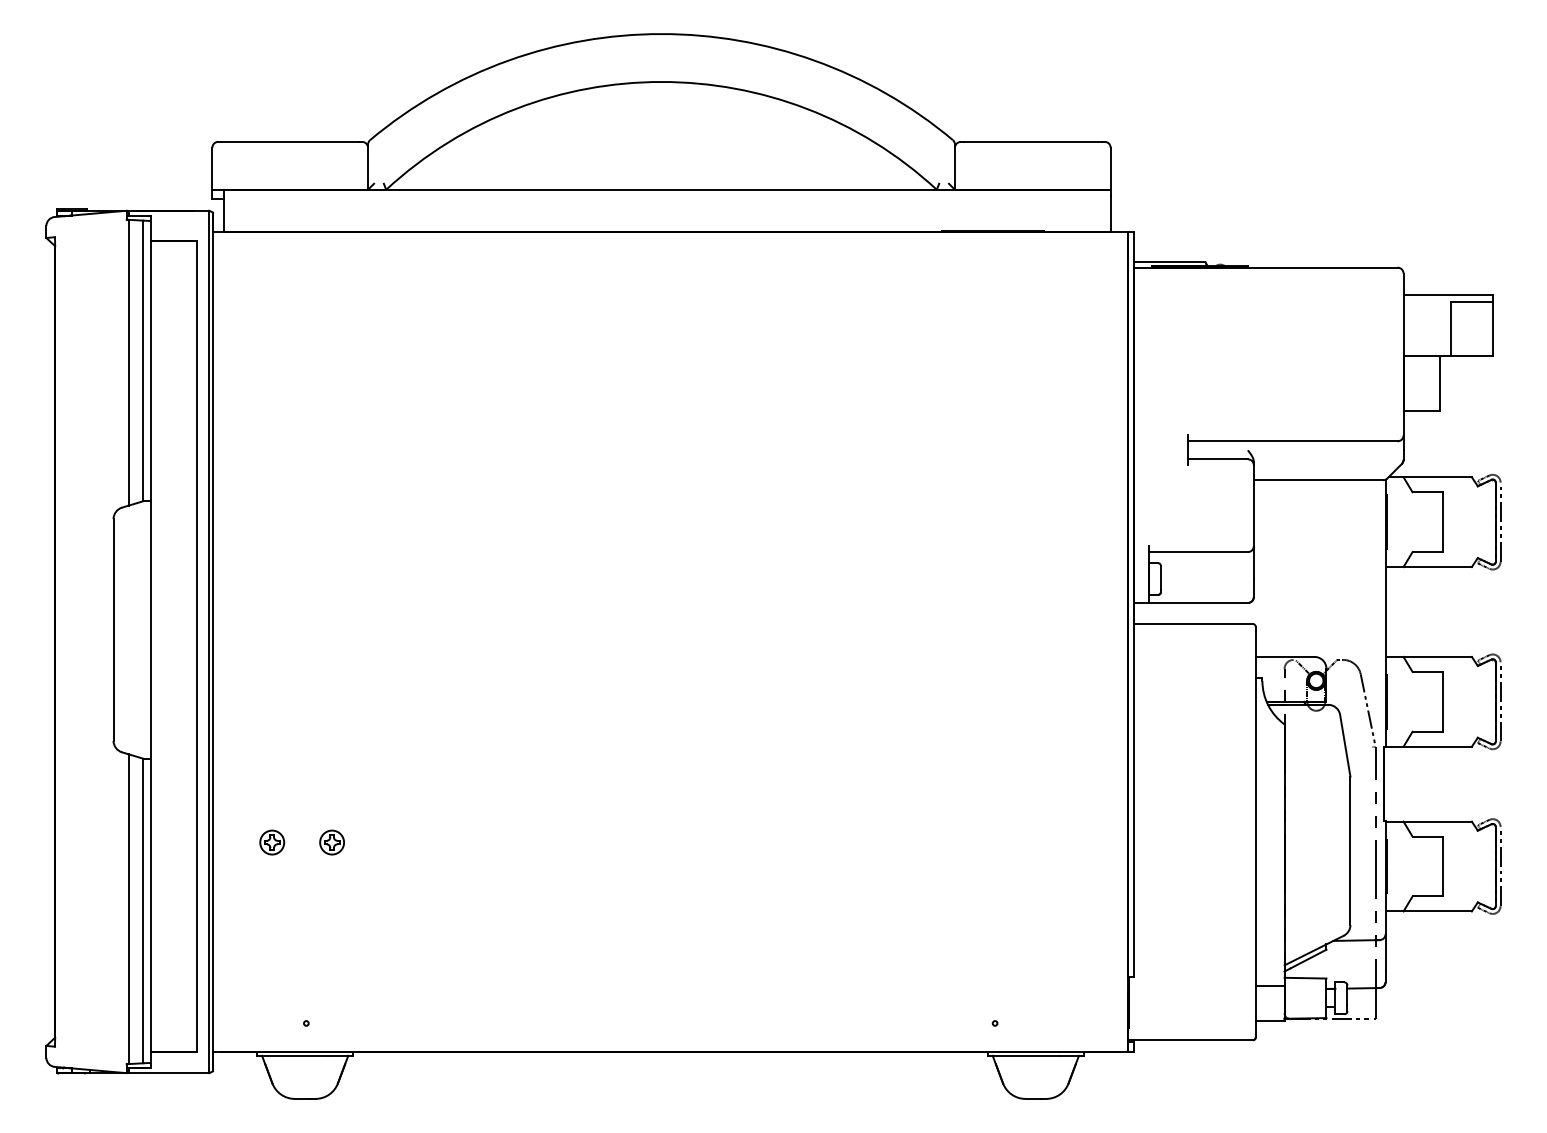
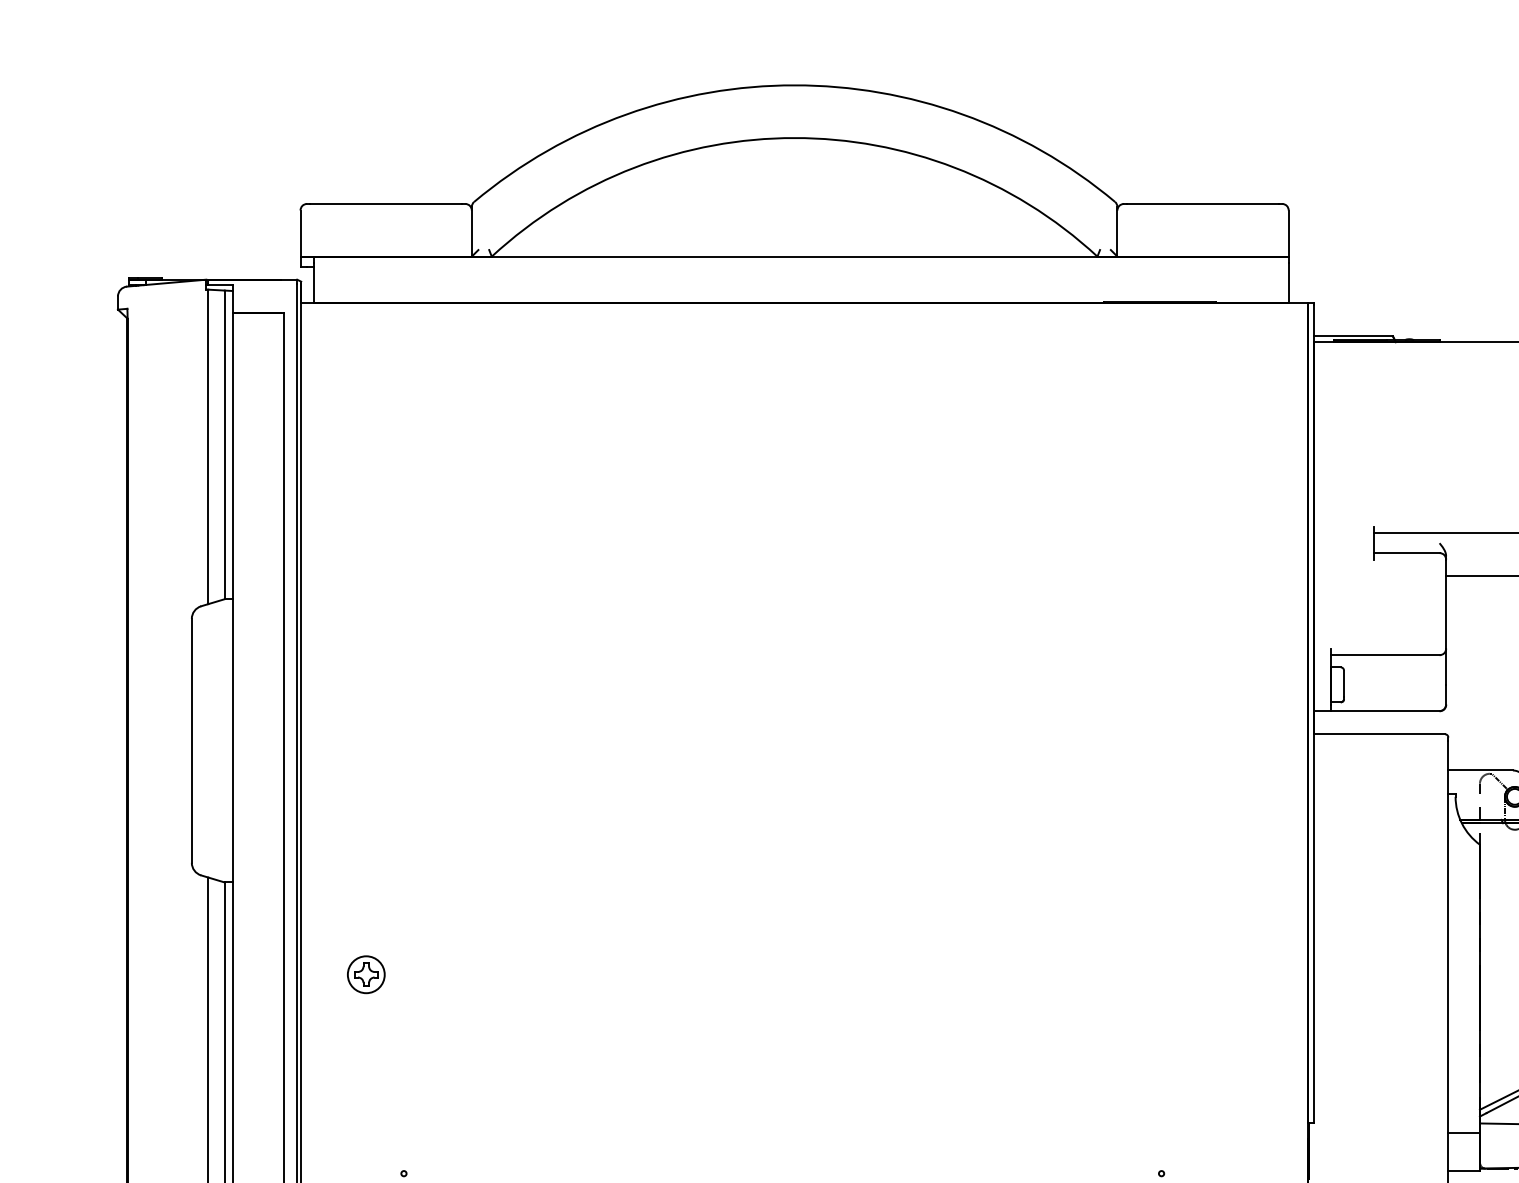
part: (272, 842) -> (366, 974), size x1.4
part: (331, 842) -> (431, 974), removed

